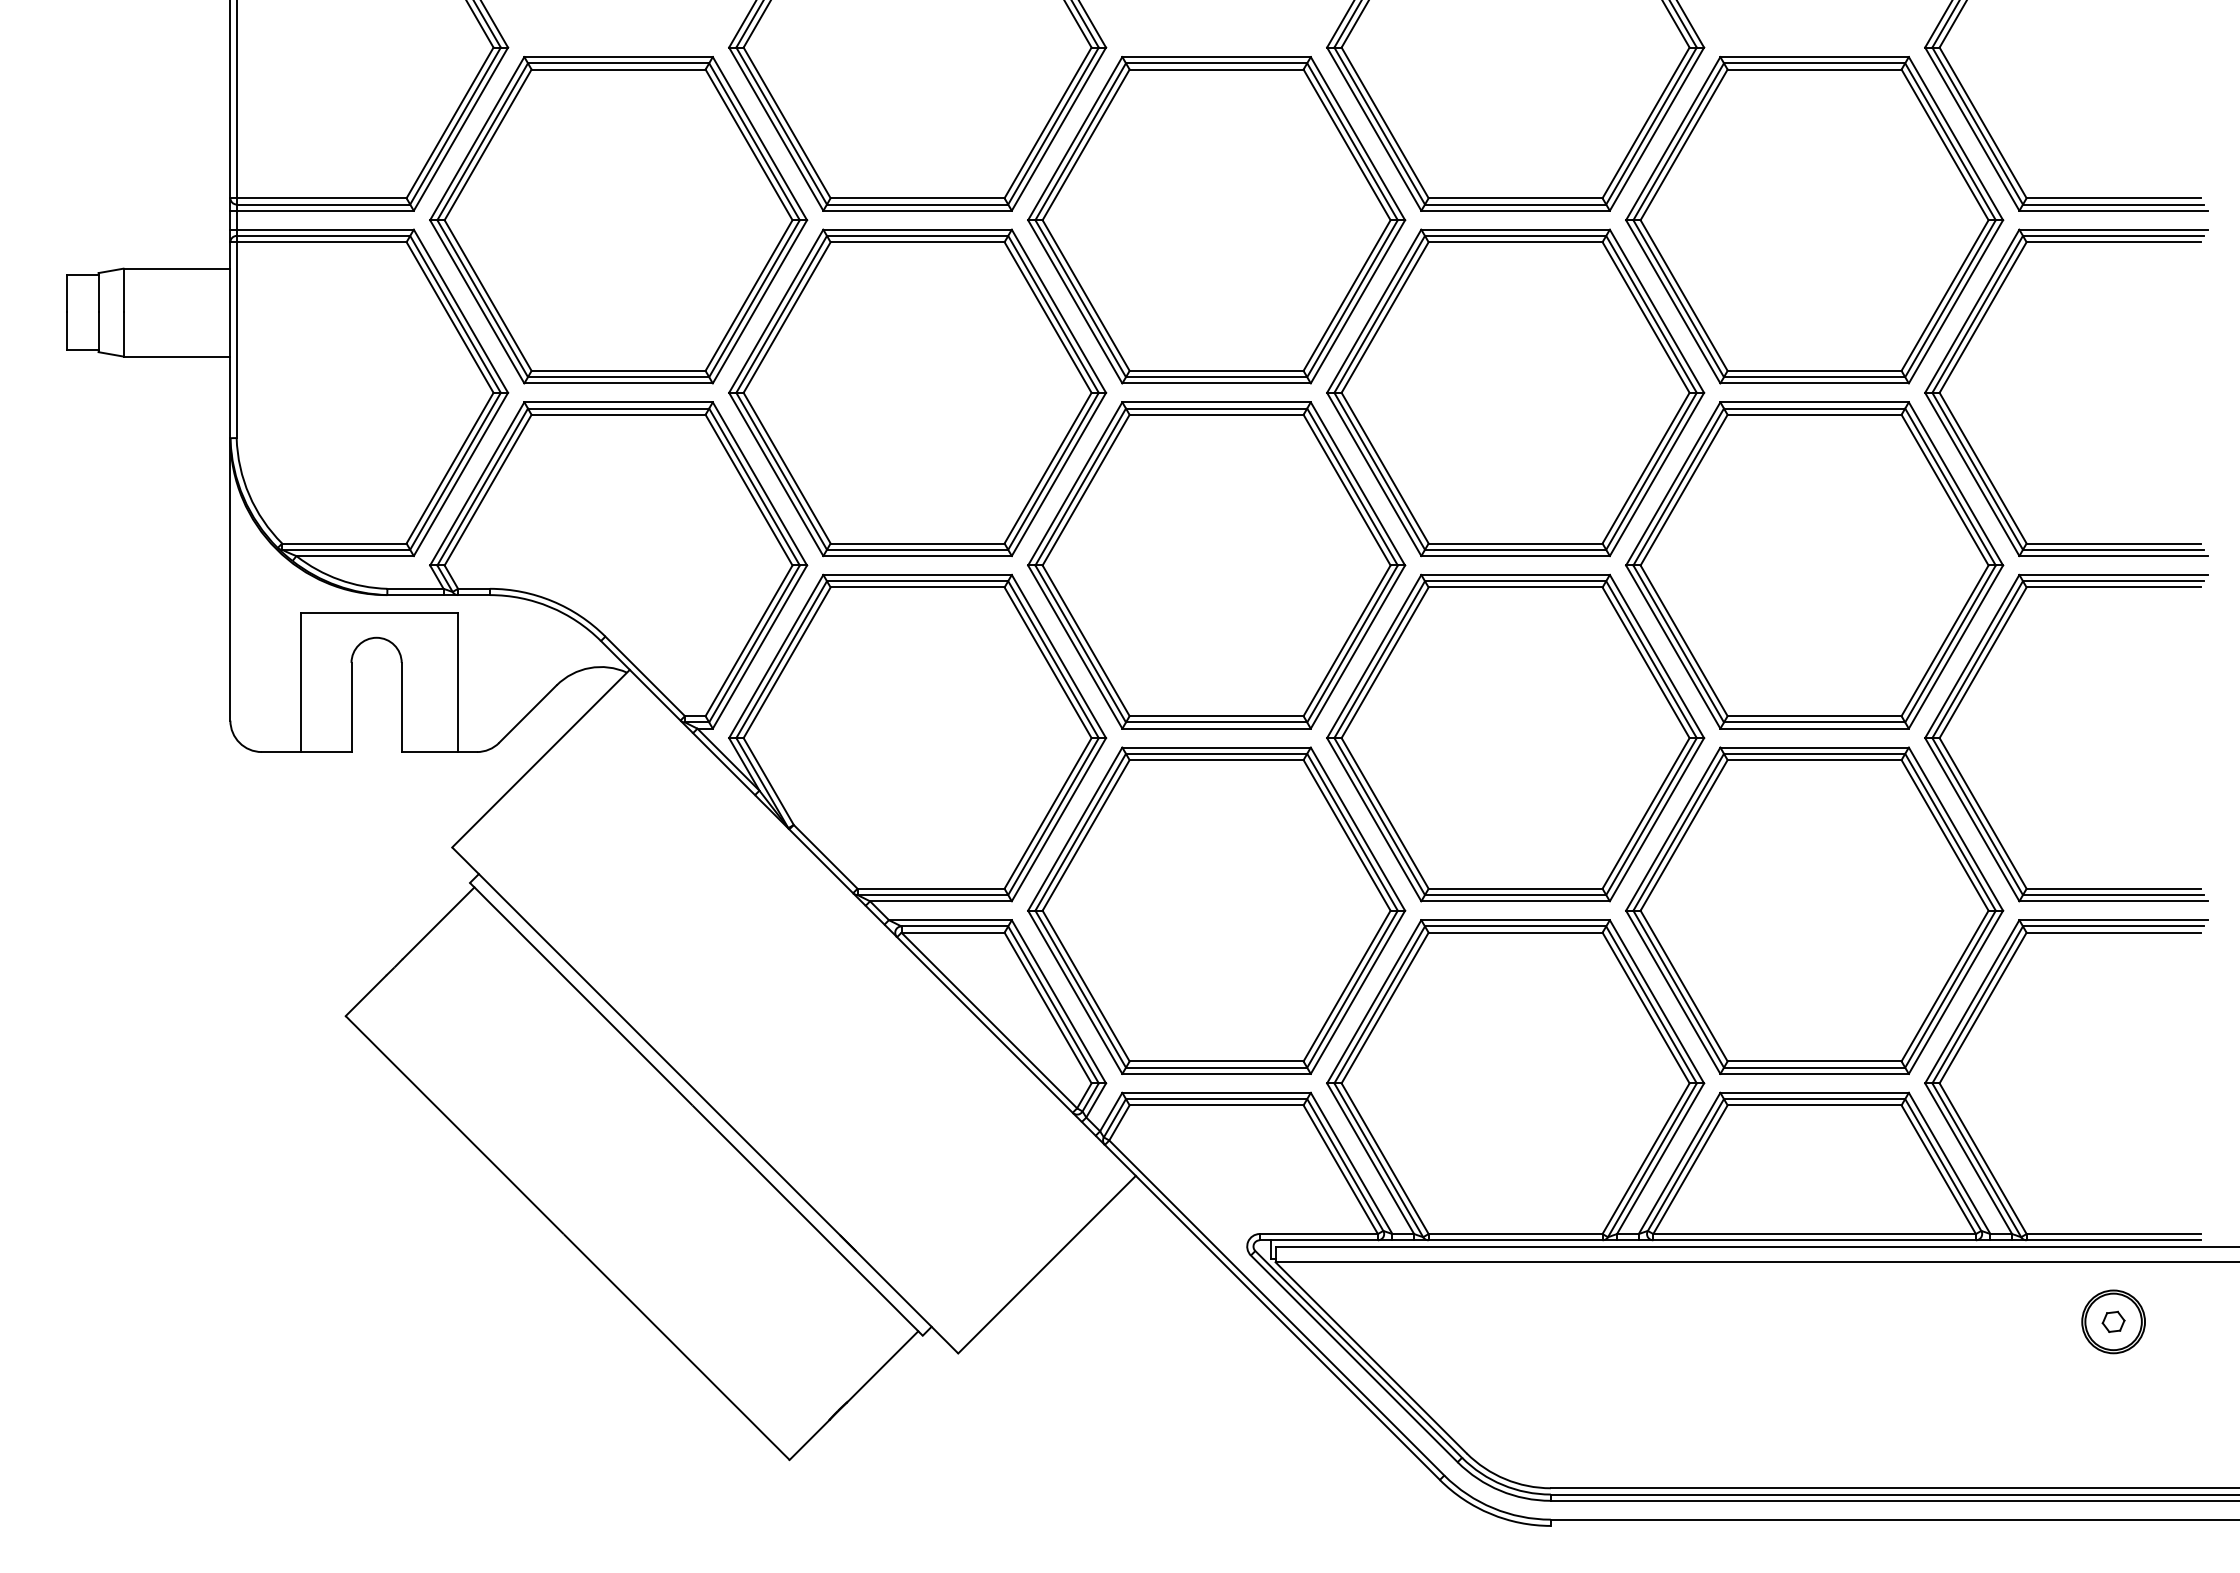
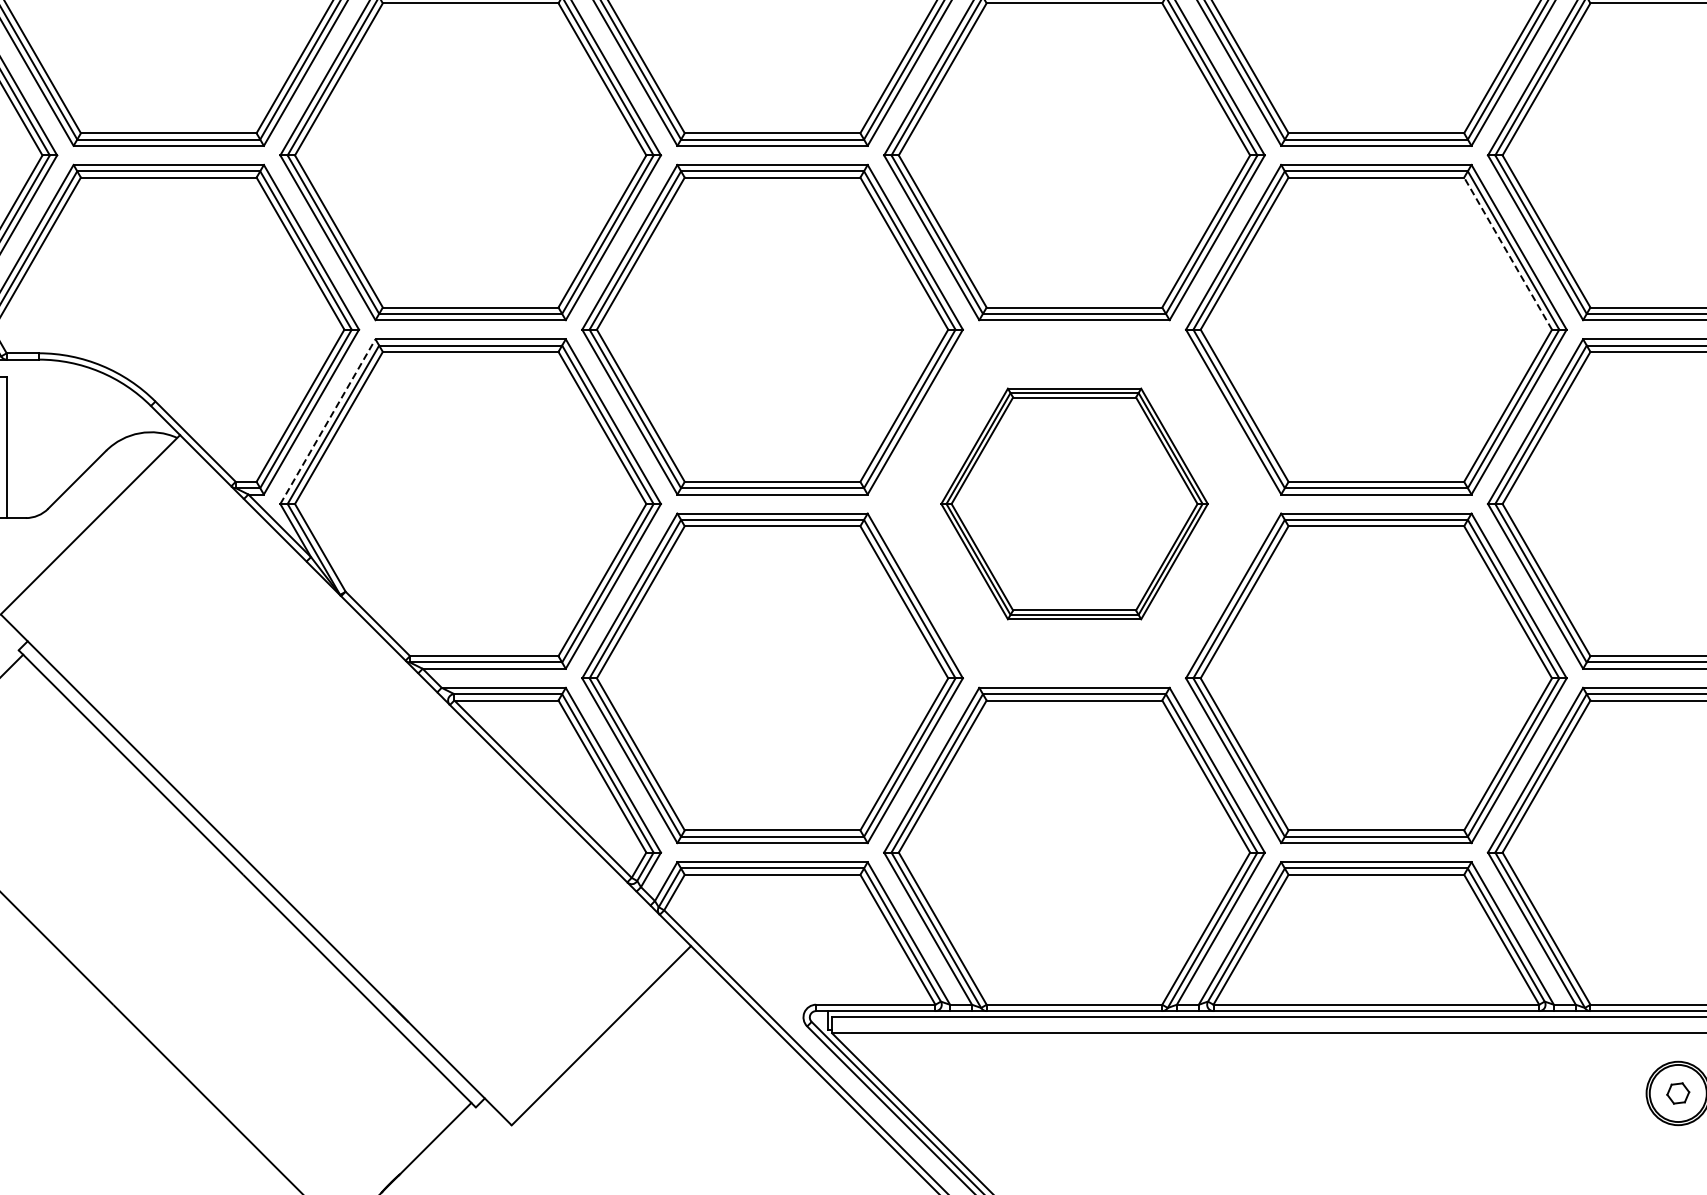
line: (1945, 490) -> (1508, 254), solid -> dashed
line: (776, 656) -> (328, 421), solid -> dashed
part: (1515, 737) -> (1074, 503), size x0.7

